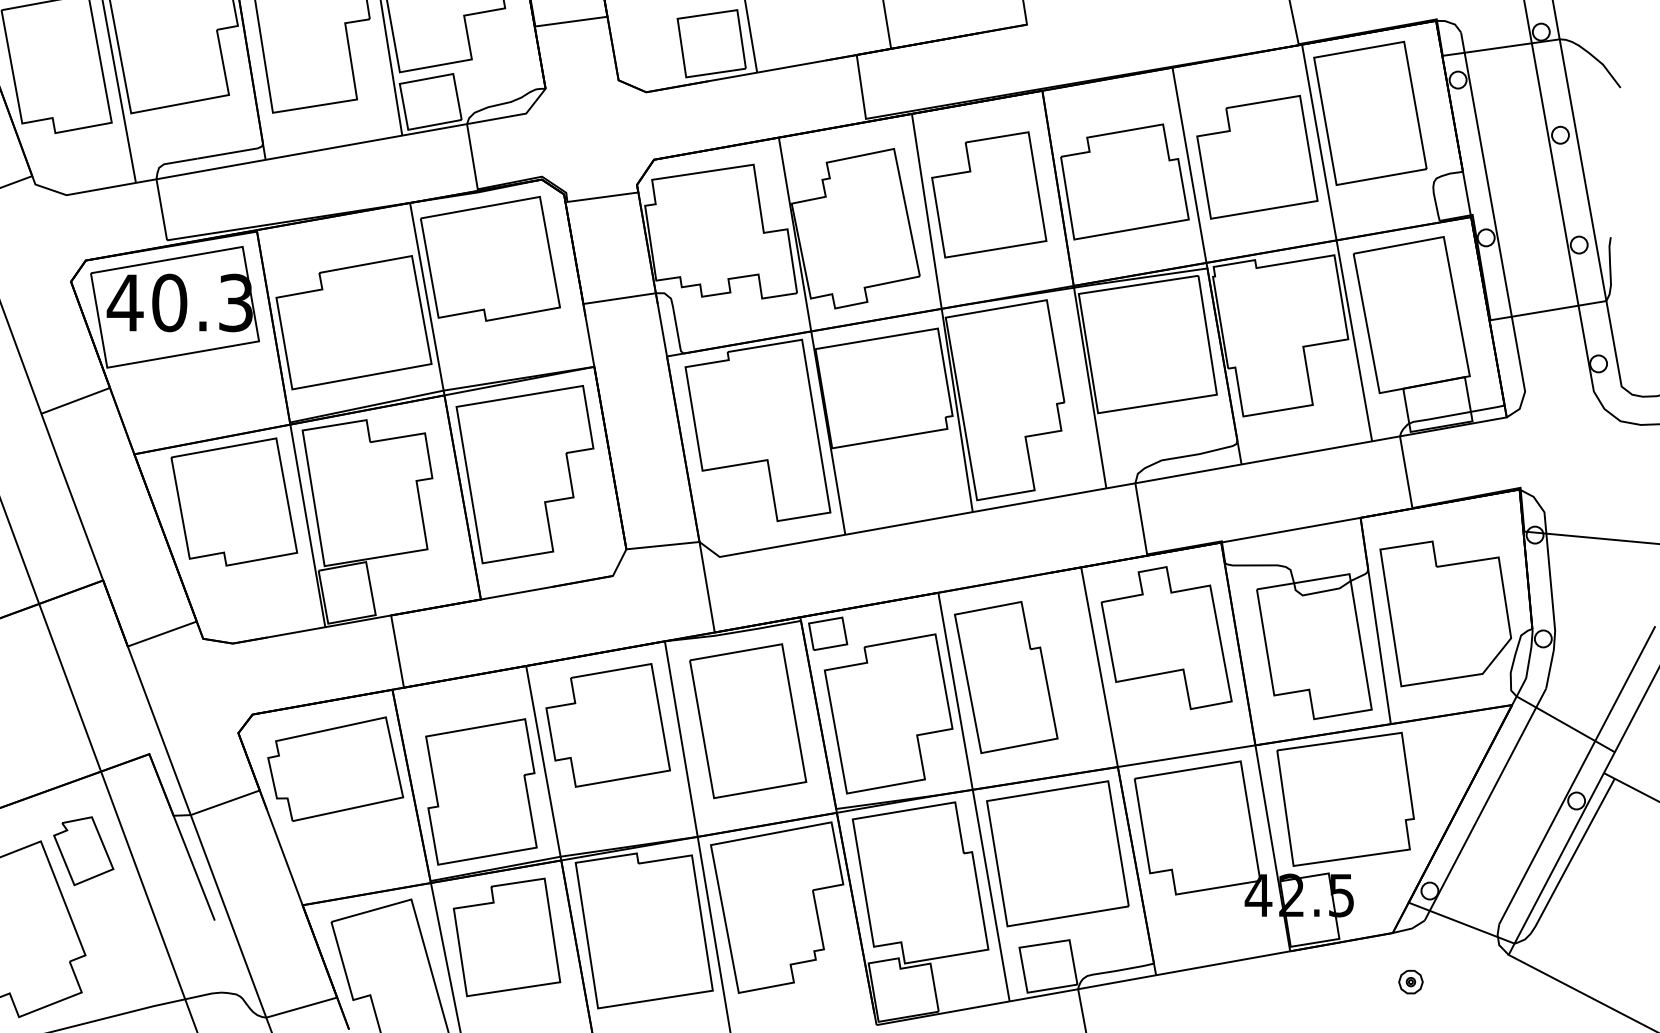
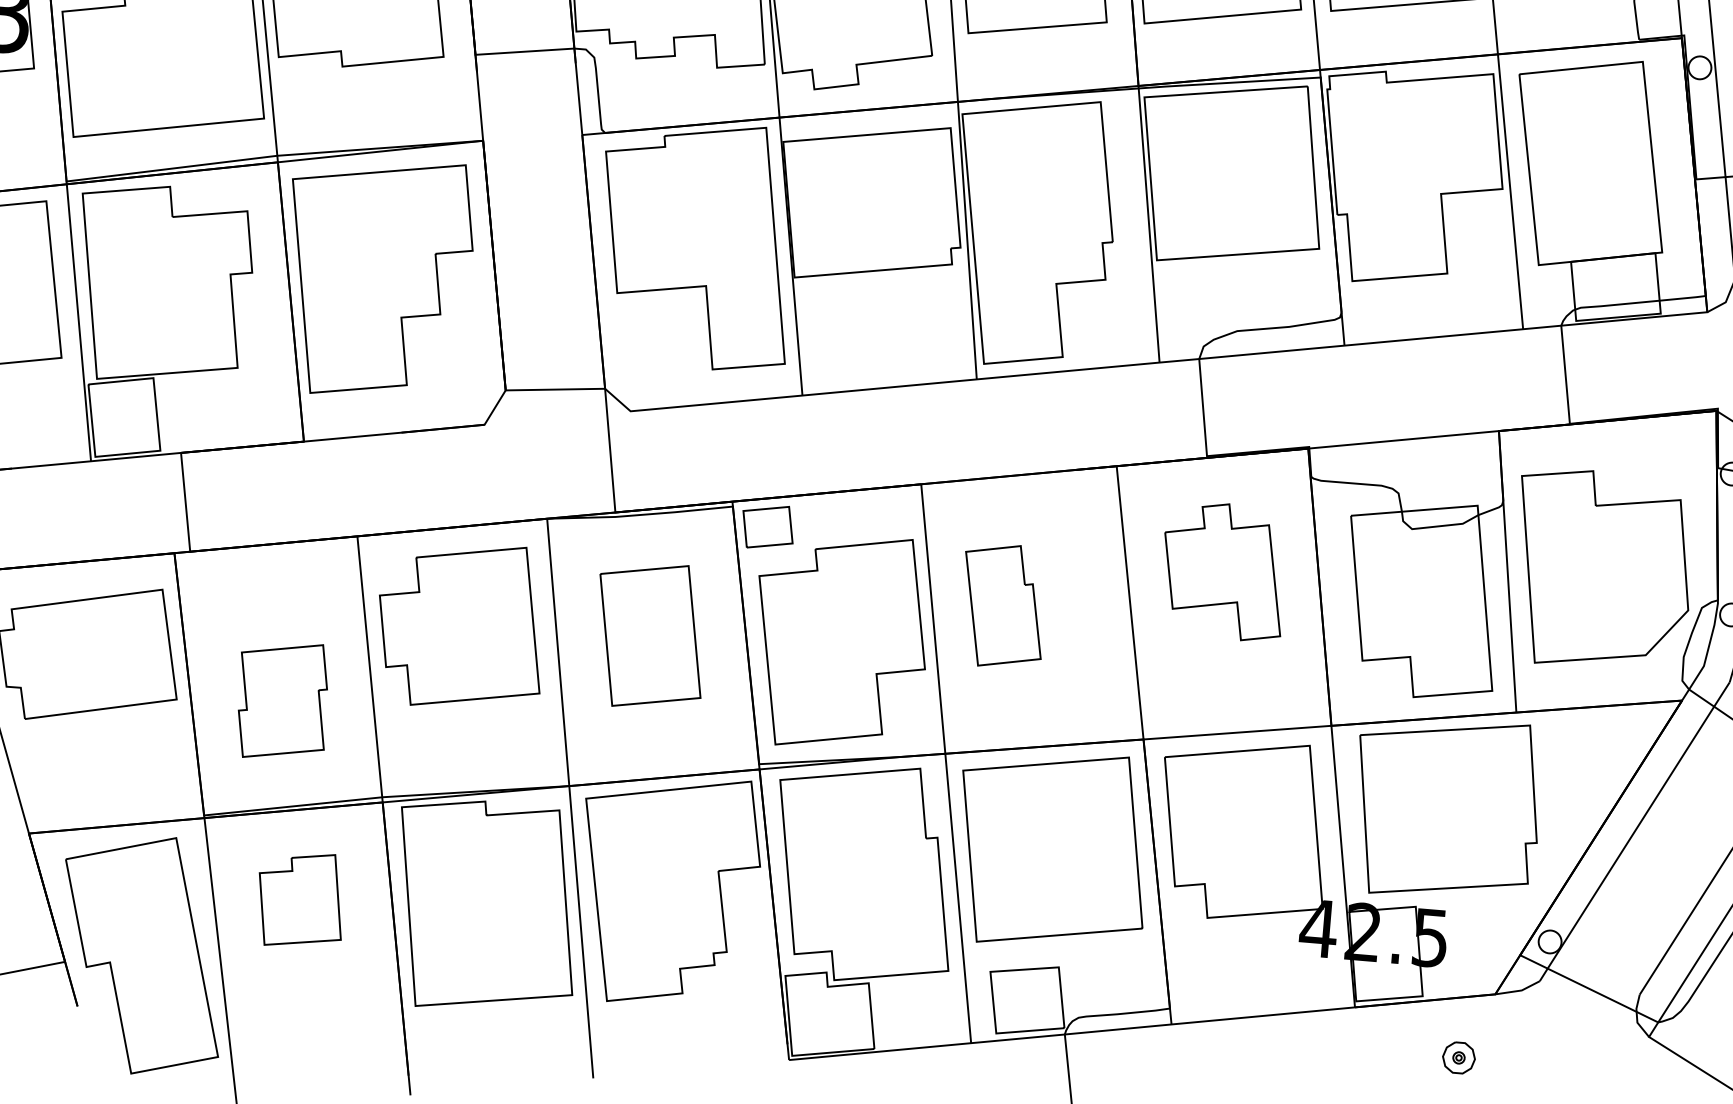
part: (1166, 638) -> (1223, 571), size x0.7
part: (1006, 677) -> (1003, 606), size x0.6
part: (748, 721) -> (650, 636), size x0.7
part: (481, 791) -> (282, 700), size x0.6
part: (506, 937) -> (300, 900), size x0.6
part: (1410, 982) -> (1458, 1058), moved

